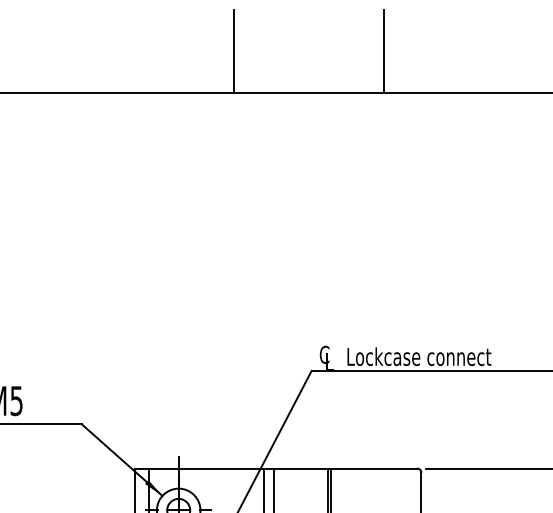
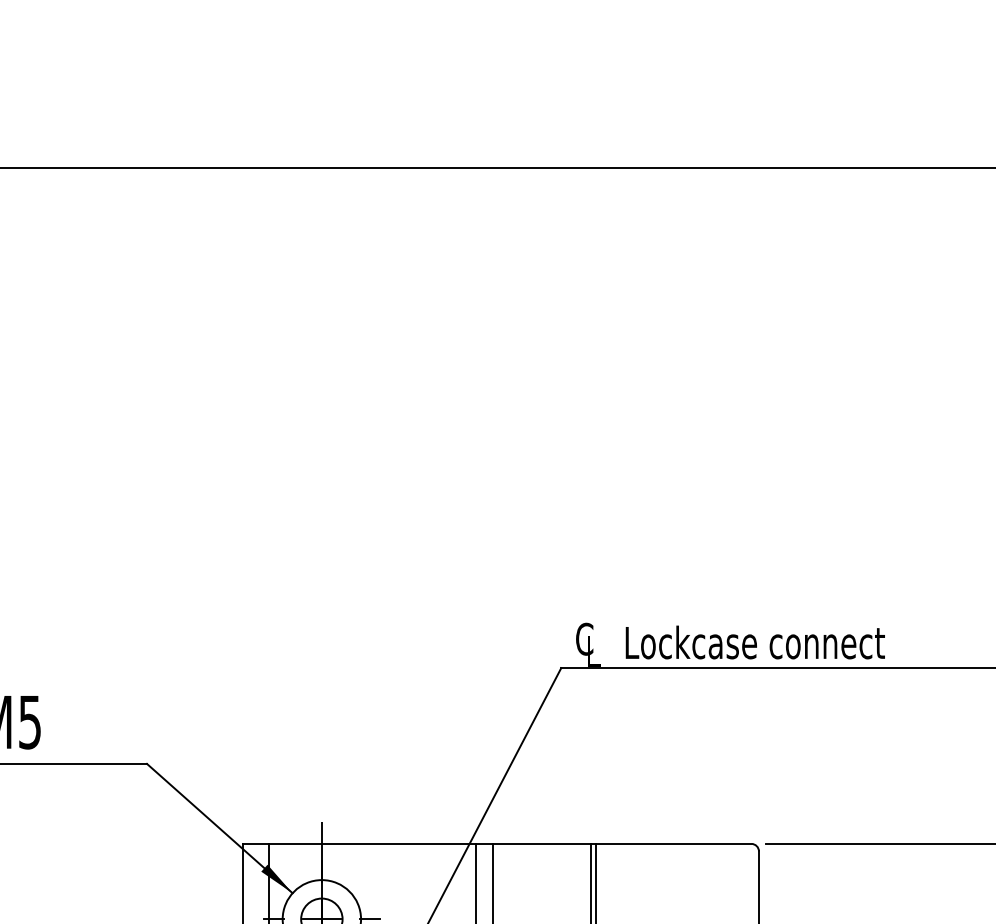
line: (233, 51) -> (420, 92), removed
line: (384, 51) -> (692, 92), removed

